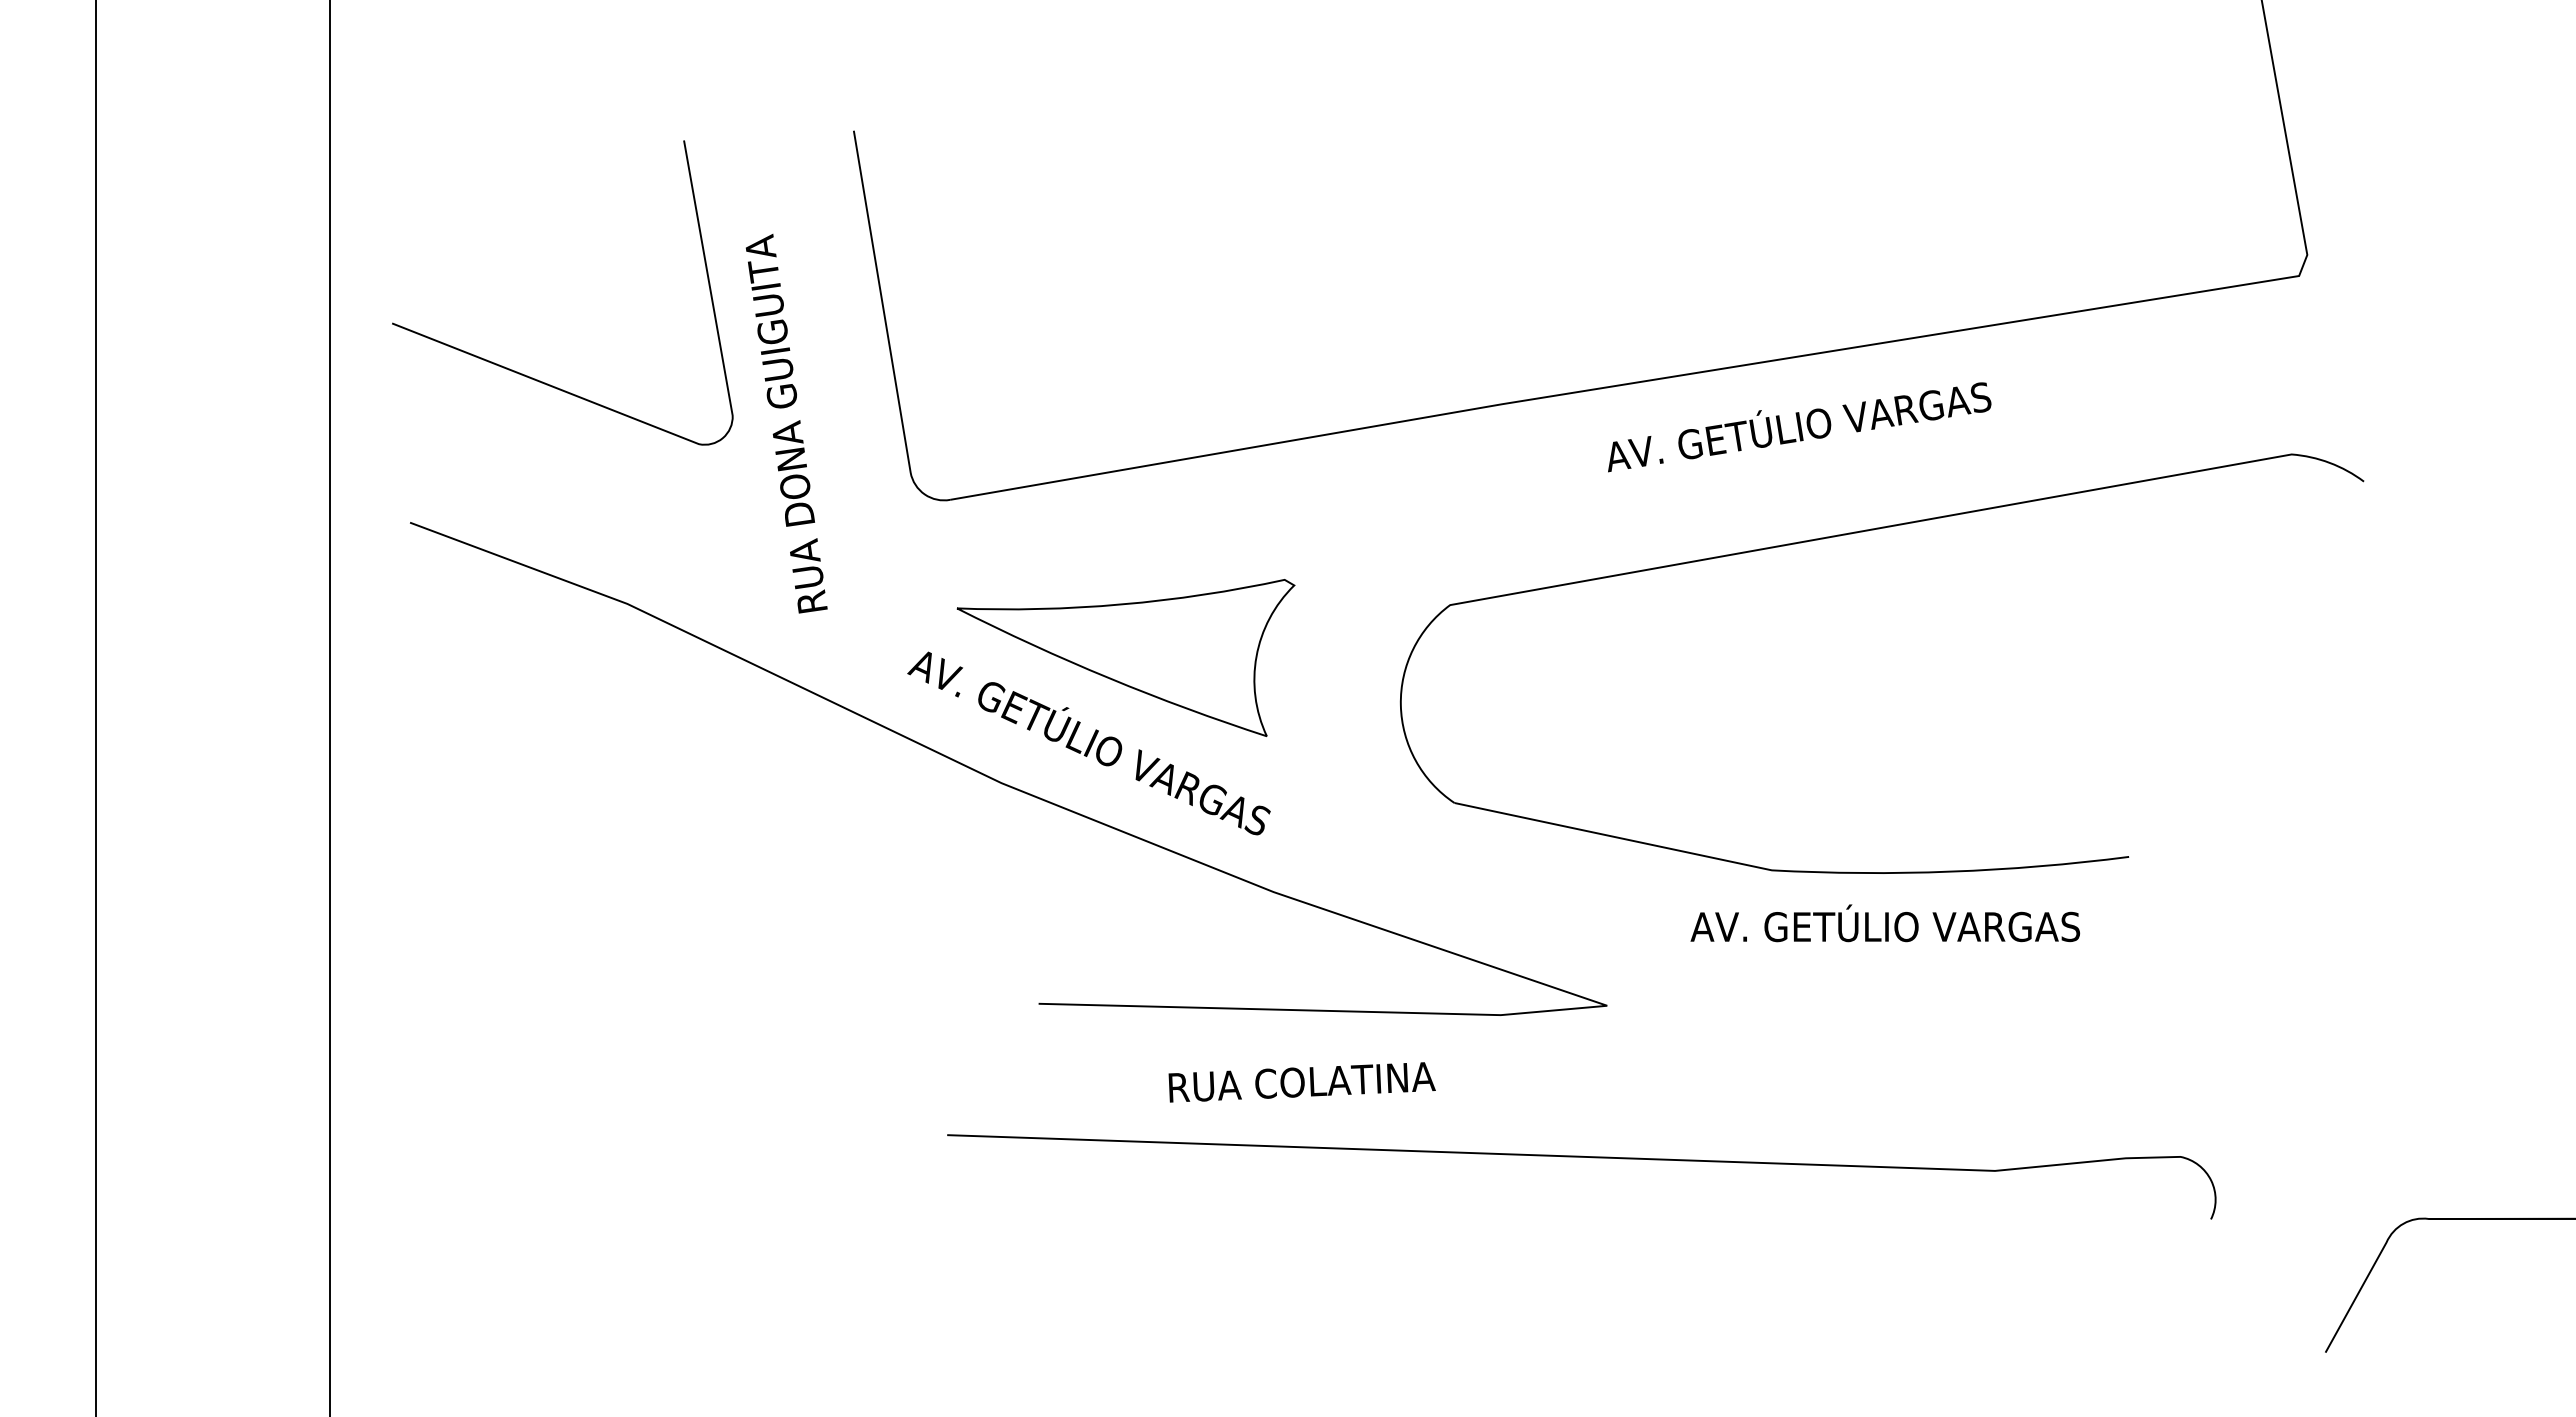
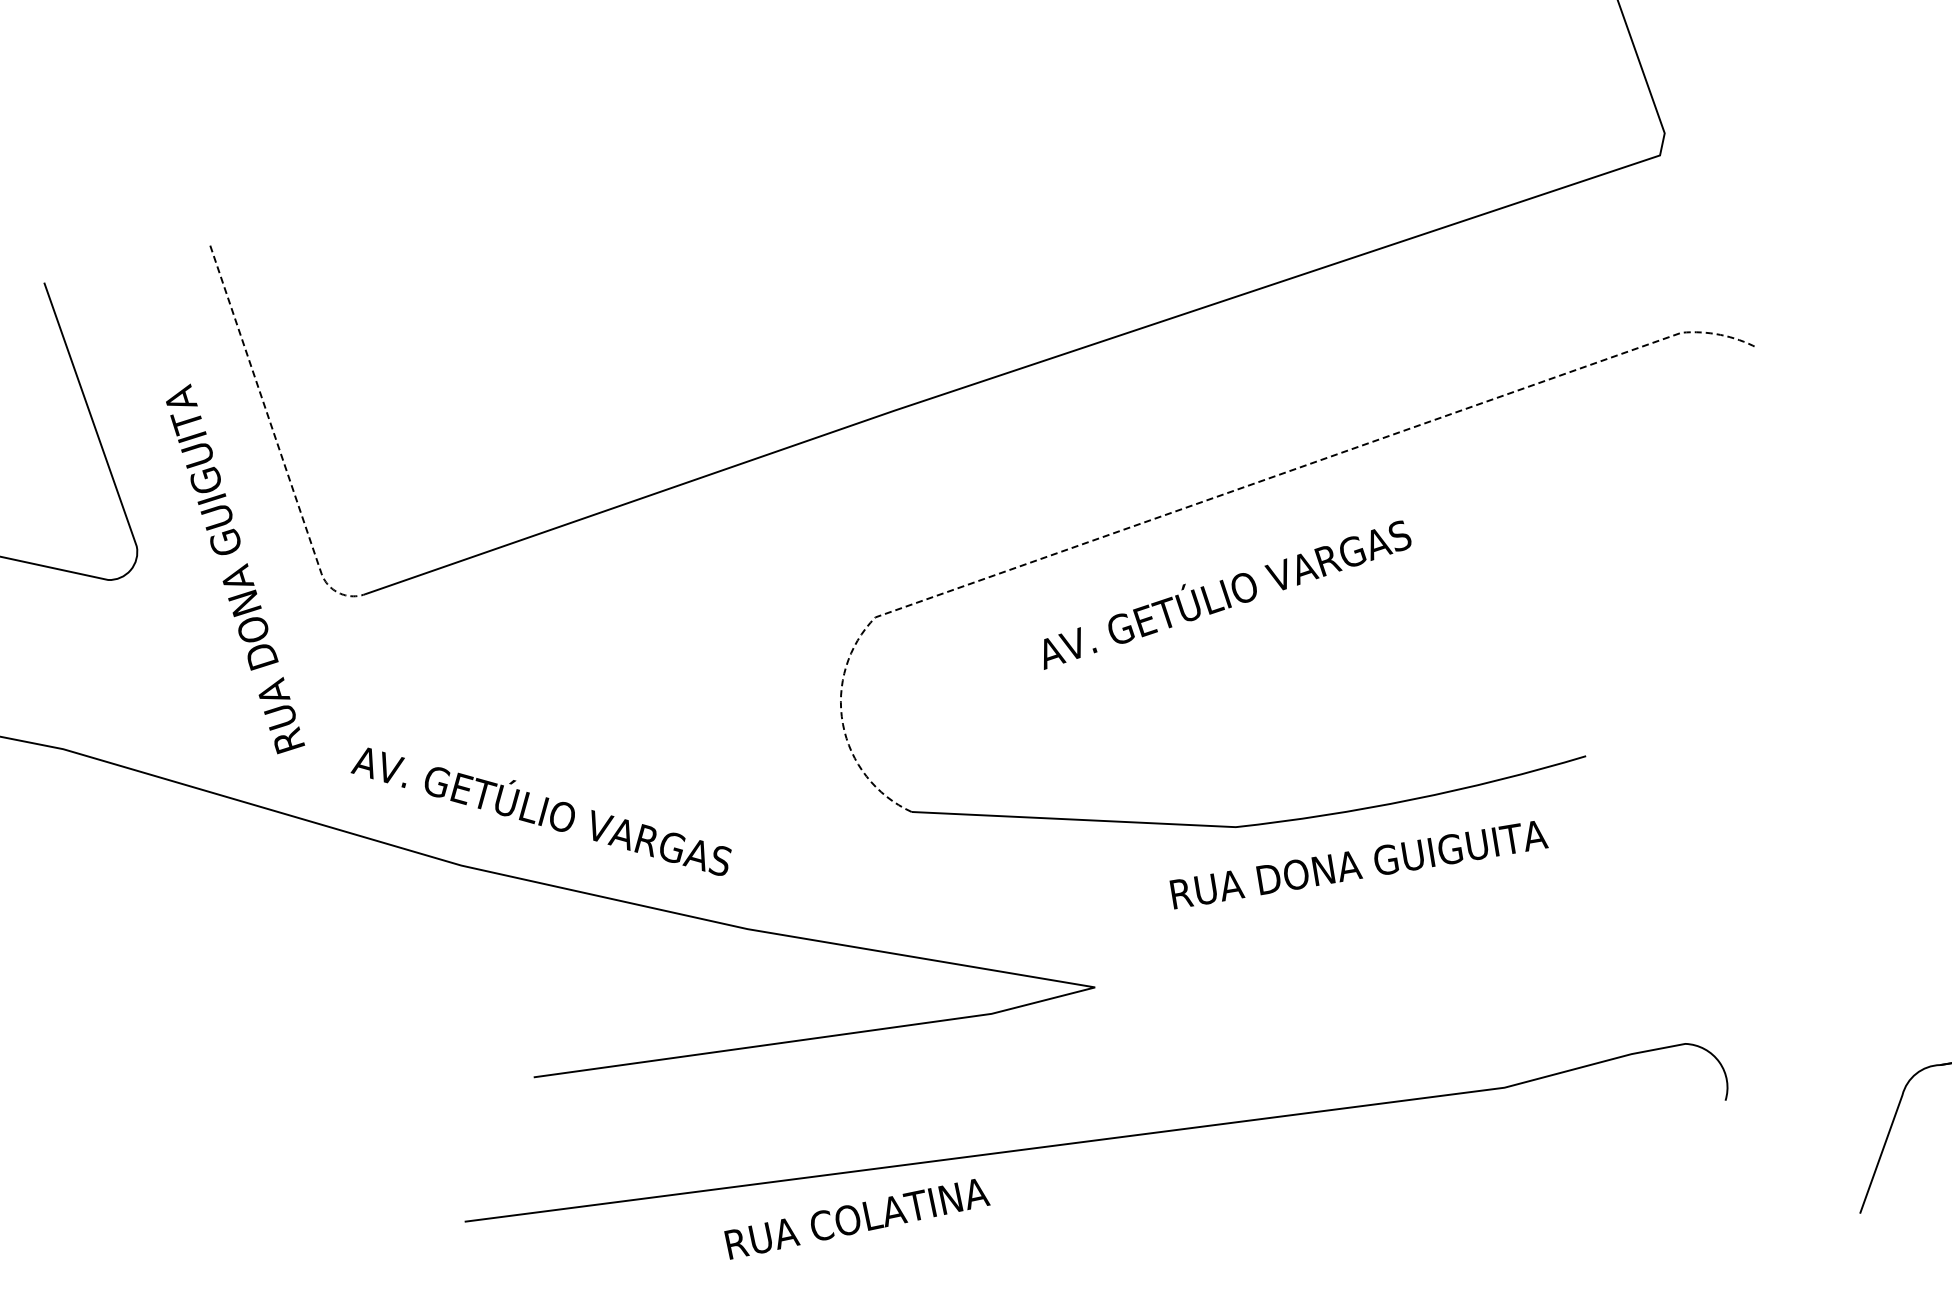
line: (887, 333) -> (276, 440), solid -> dashed
text: (786, 423) -> (234, 568), moved
text: (1799, 427) -> (1225, 594), moved
line: (1788, 544) -> (1199, 502), solid -> dashed
part: (1125, 657) -> (563, 721), removed
text: (1885, 923) -> (1356, 861), AV. GETÚLIO VARGAS -> RUA DONA GUIGUITA
text: (1301, 1082) -> (856, 1218), moved

